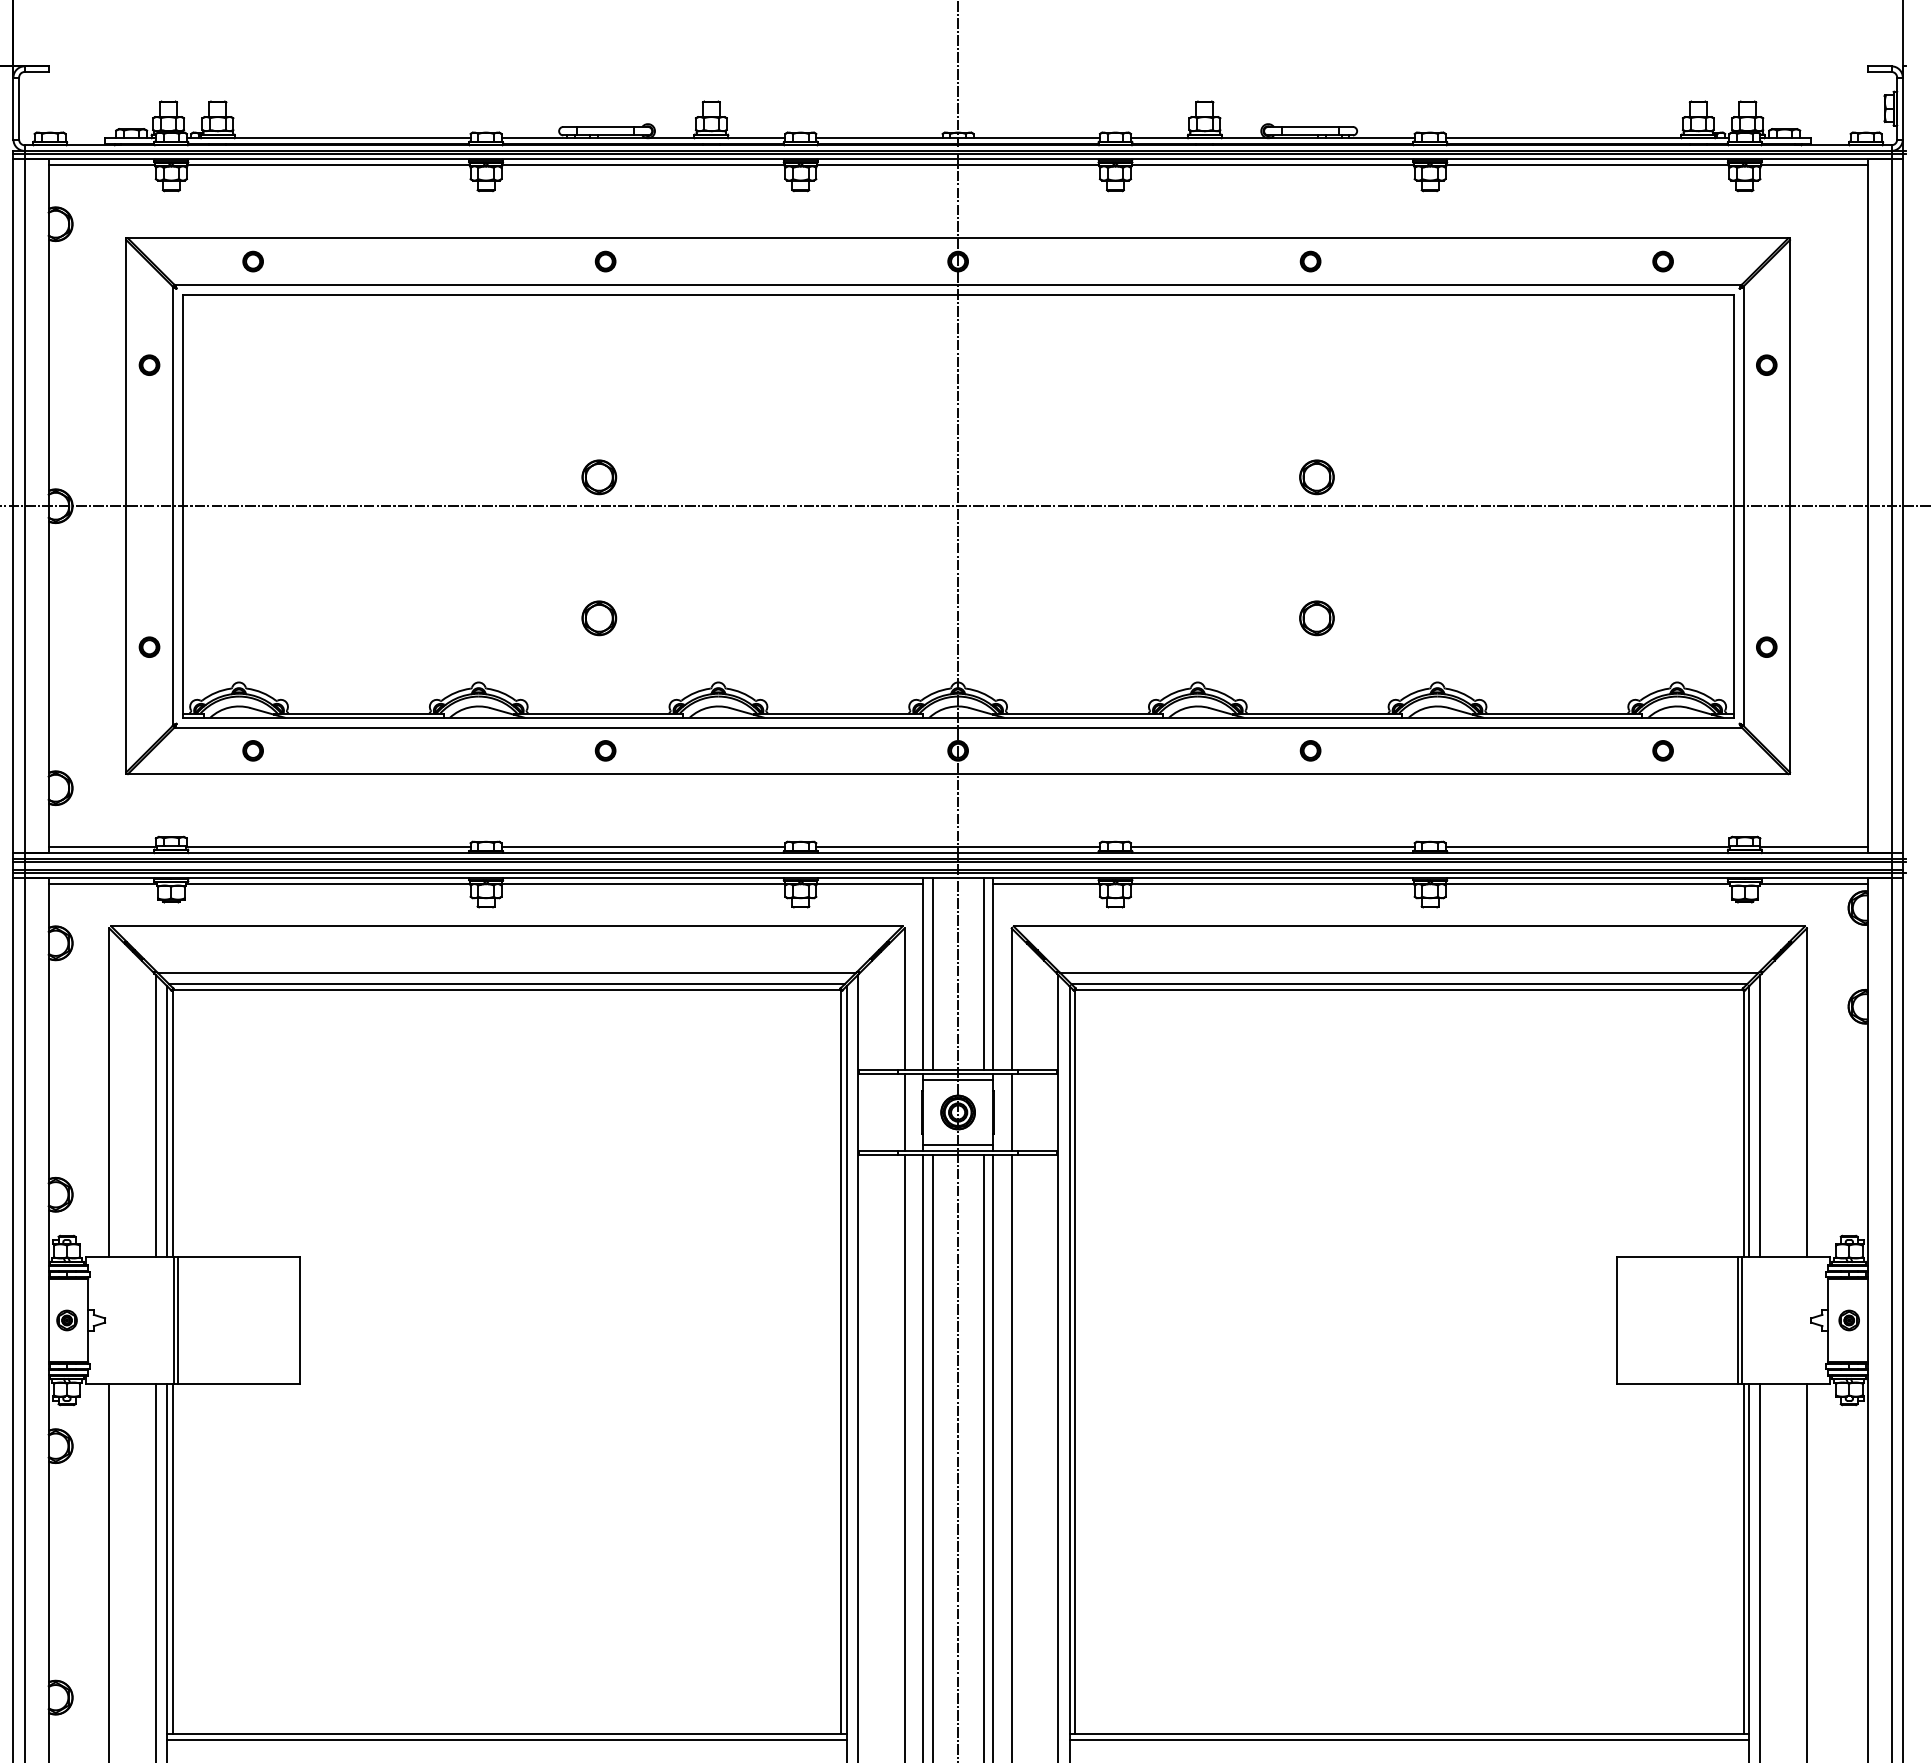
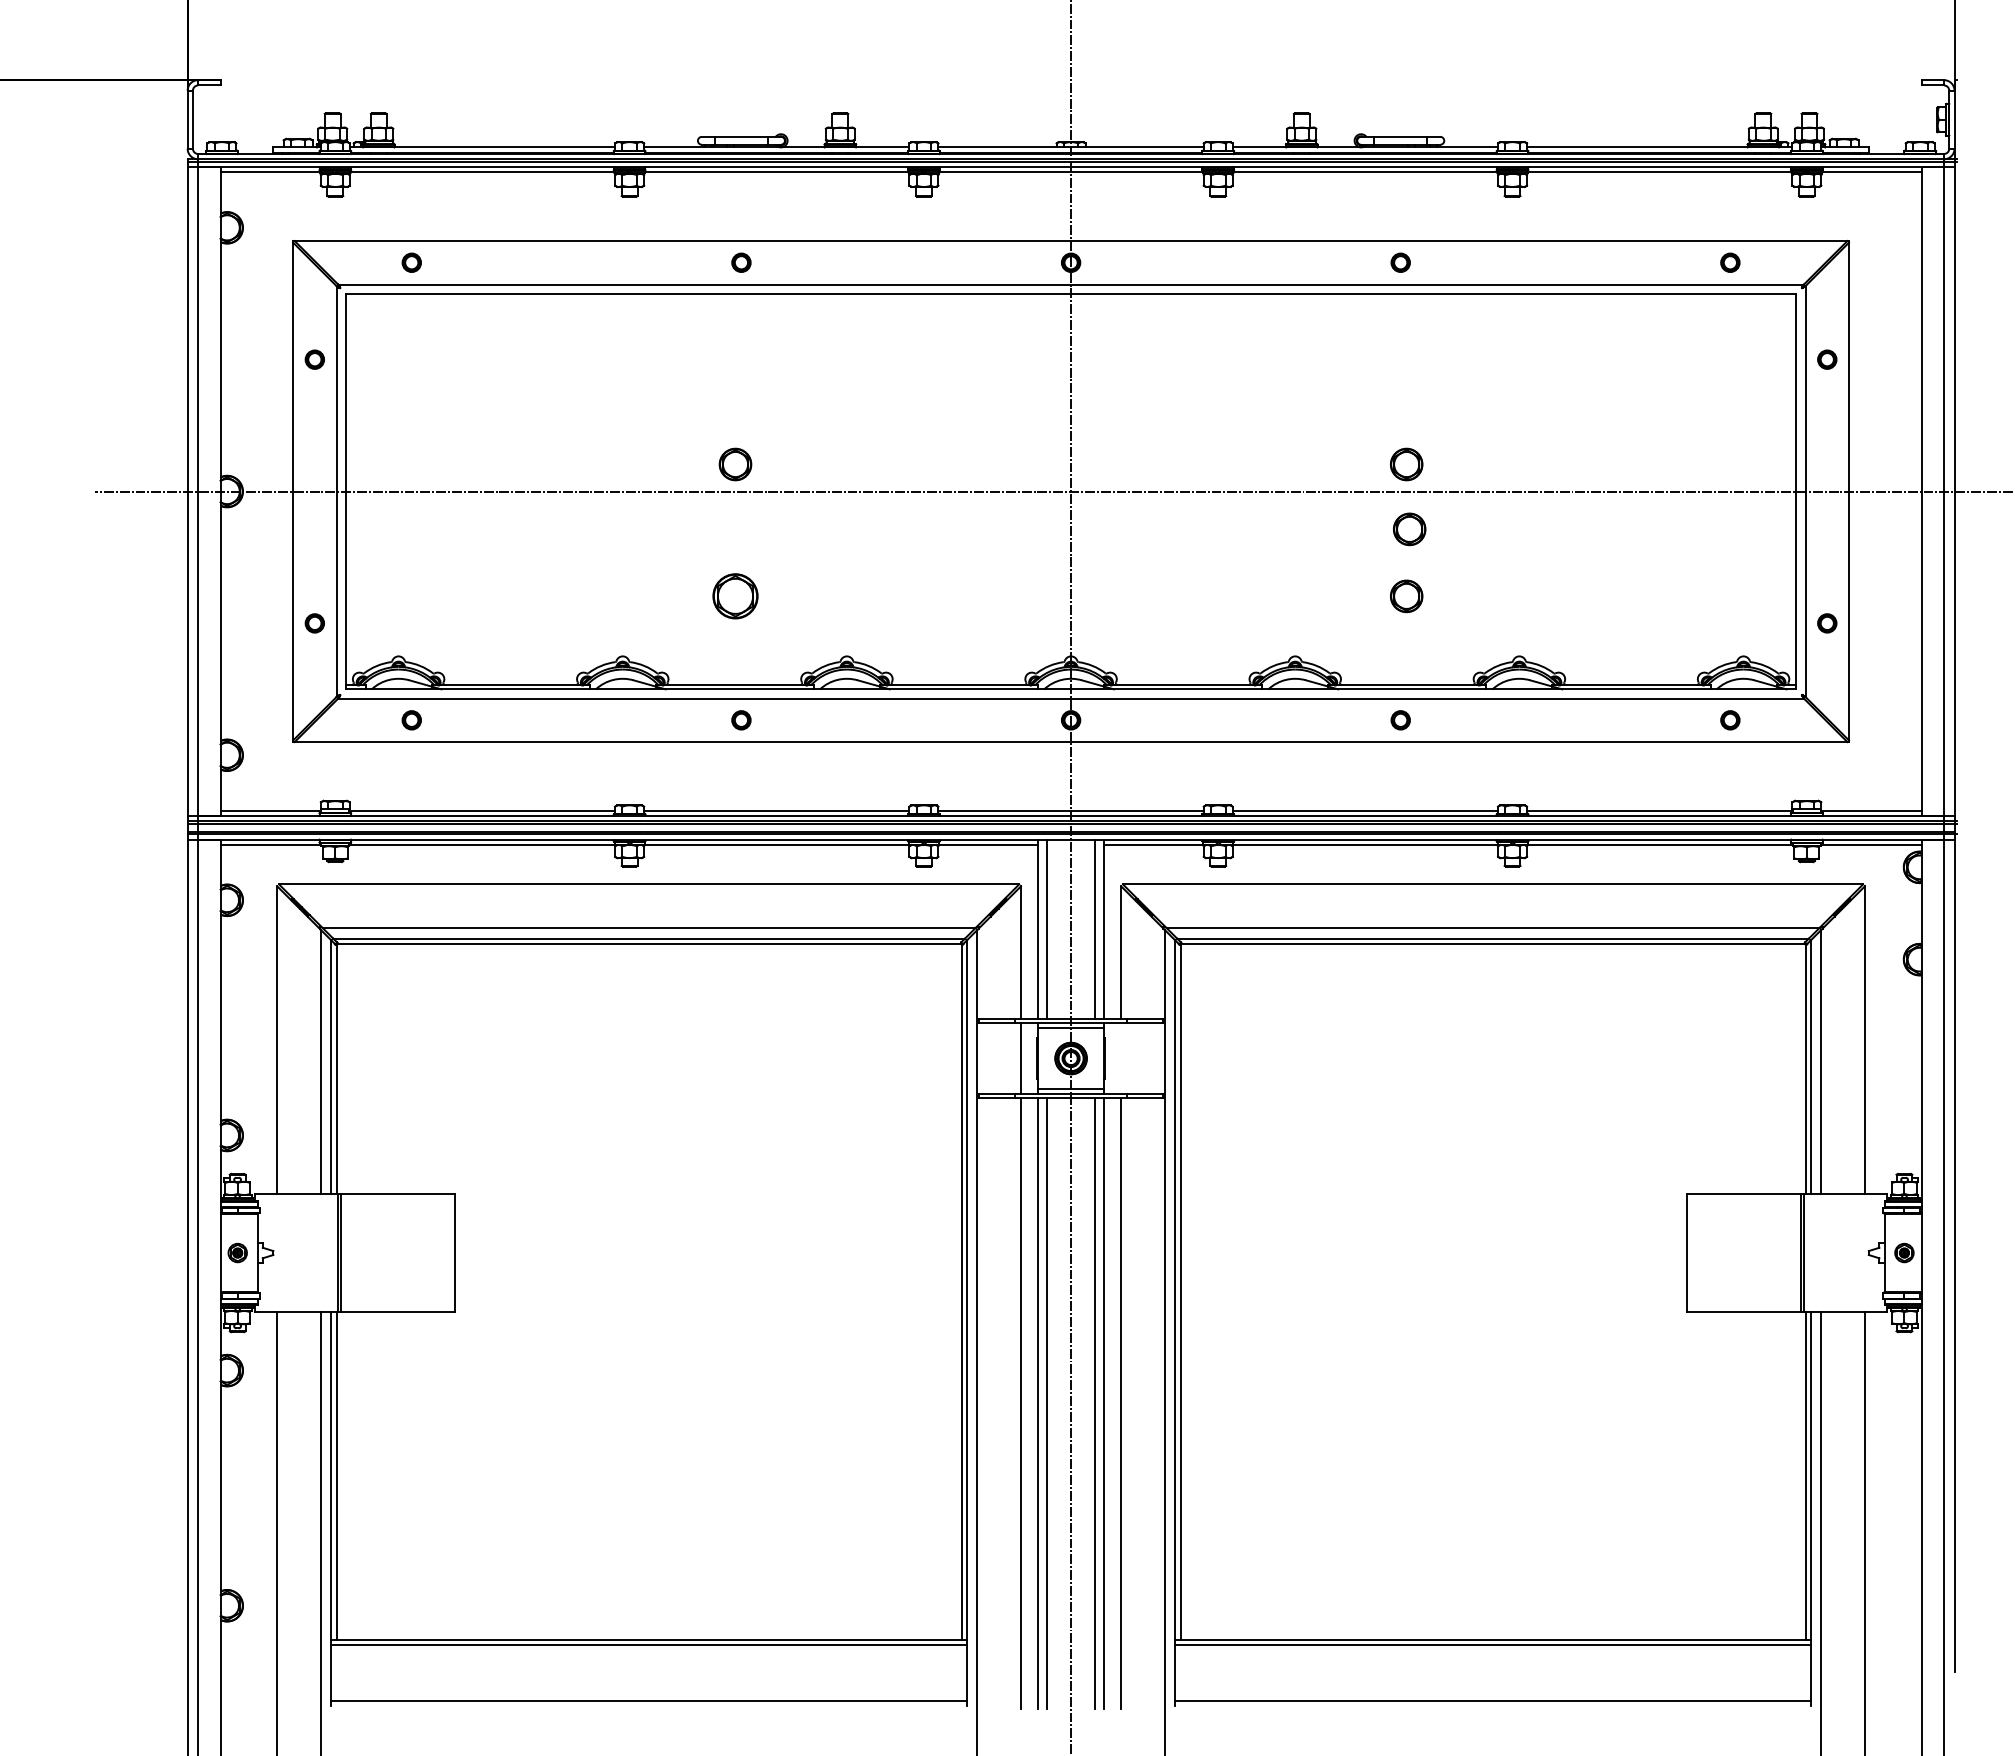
part: (1320, 546) -> (1409, 529), added
part: (599, 618) -> (735, 596), size x1.4
line: (1012, 1112) -> (1121, 1058), removed

